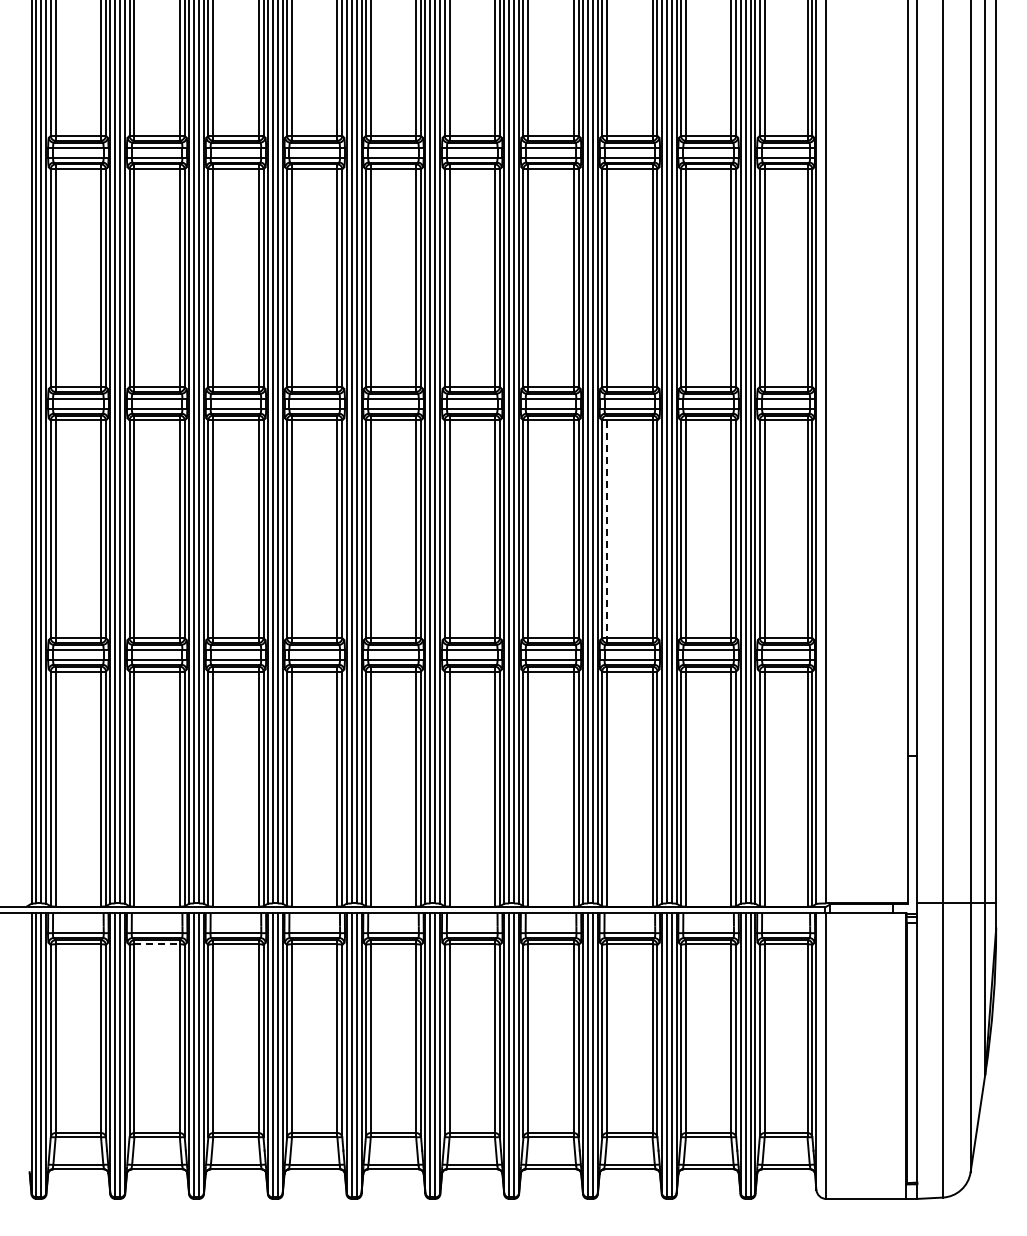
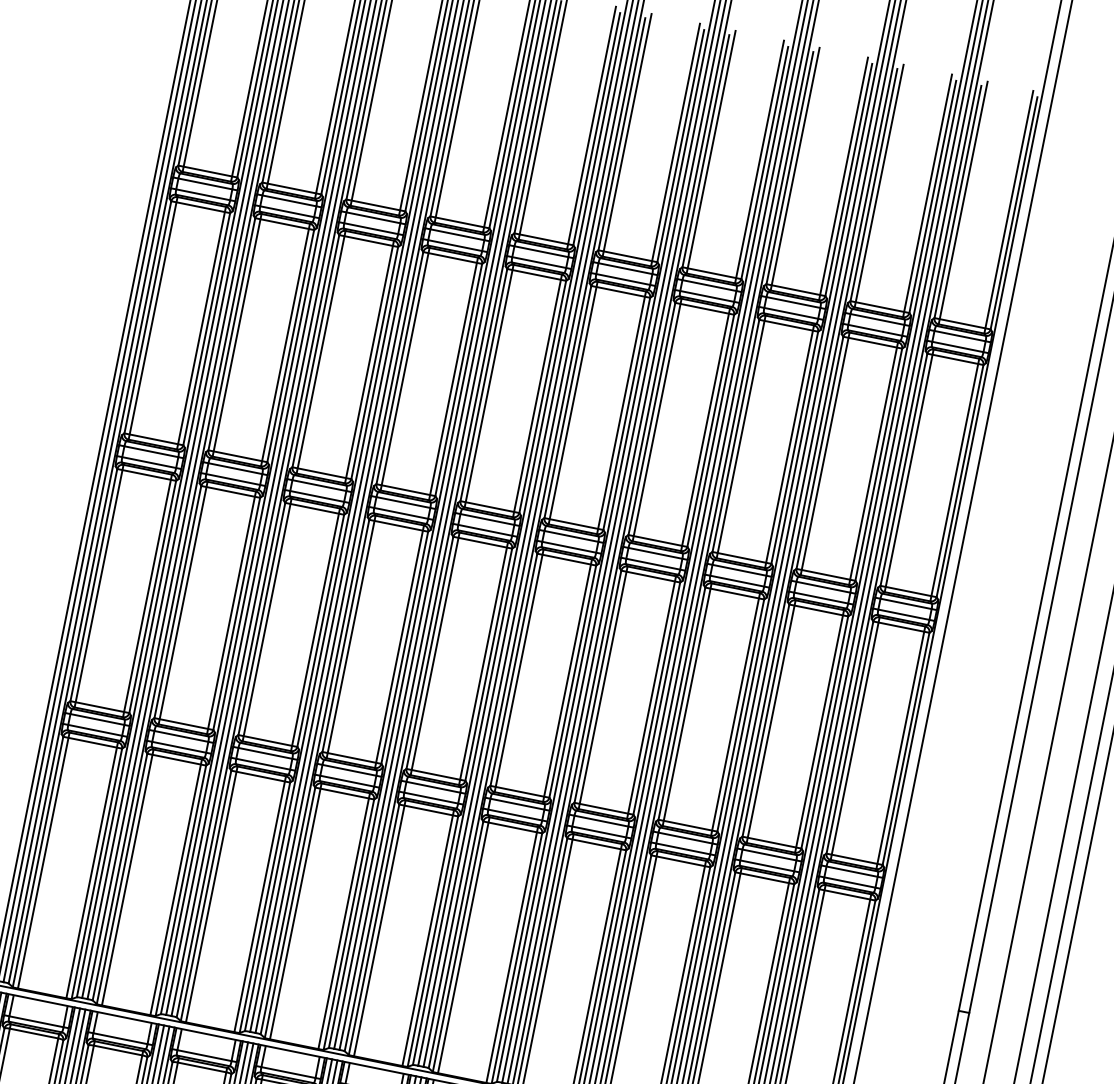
line: (607, 529) -> (687, 705), dashed -> solid
line: (157, 944) -> (118, 1050), dashed -> solid

